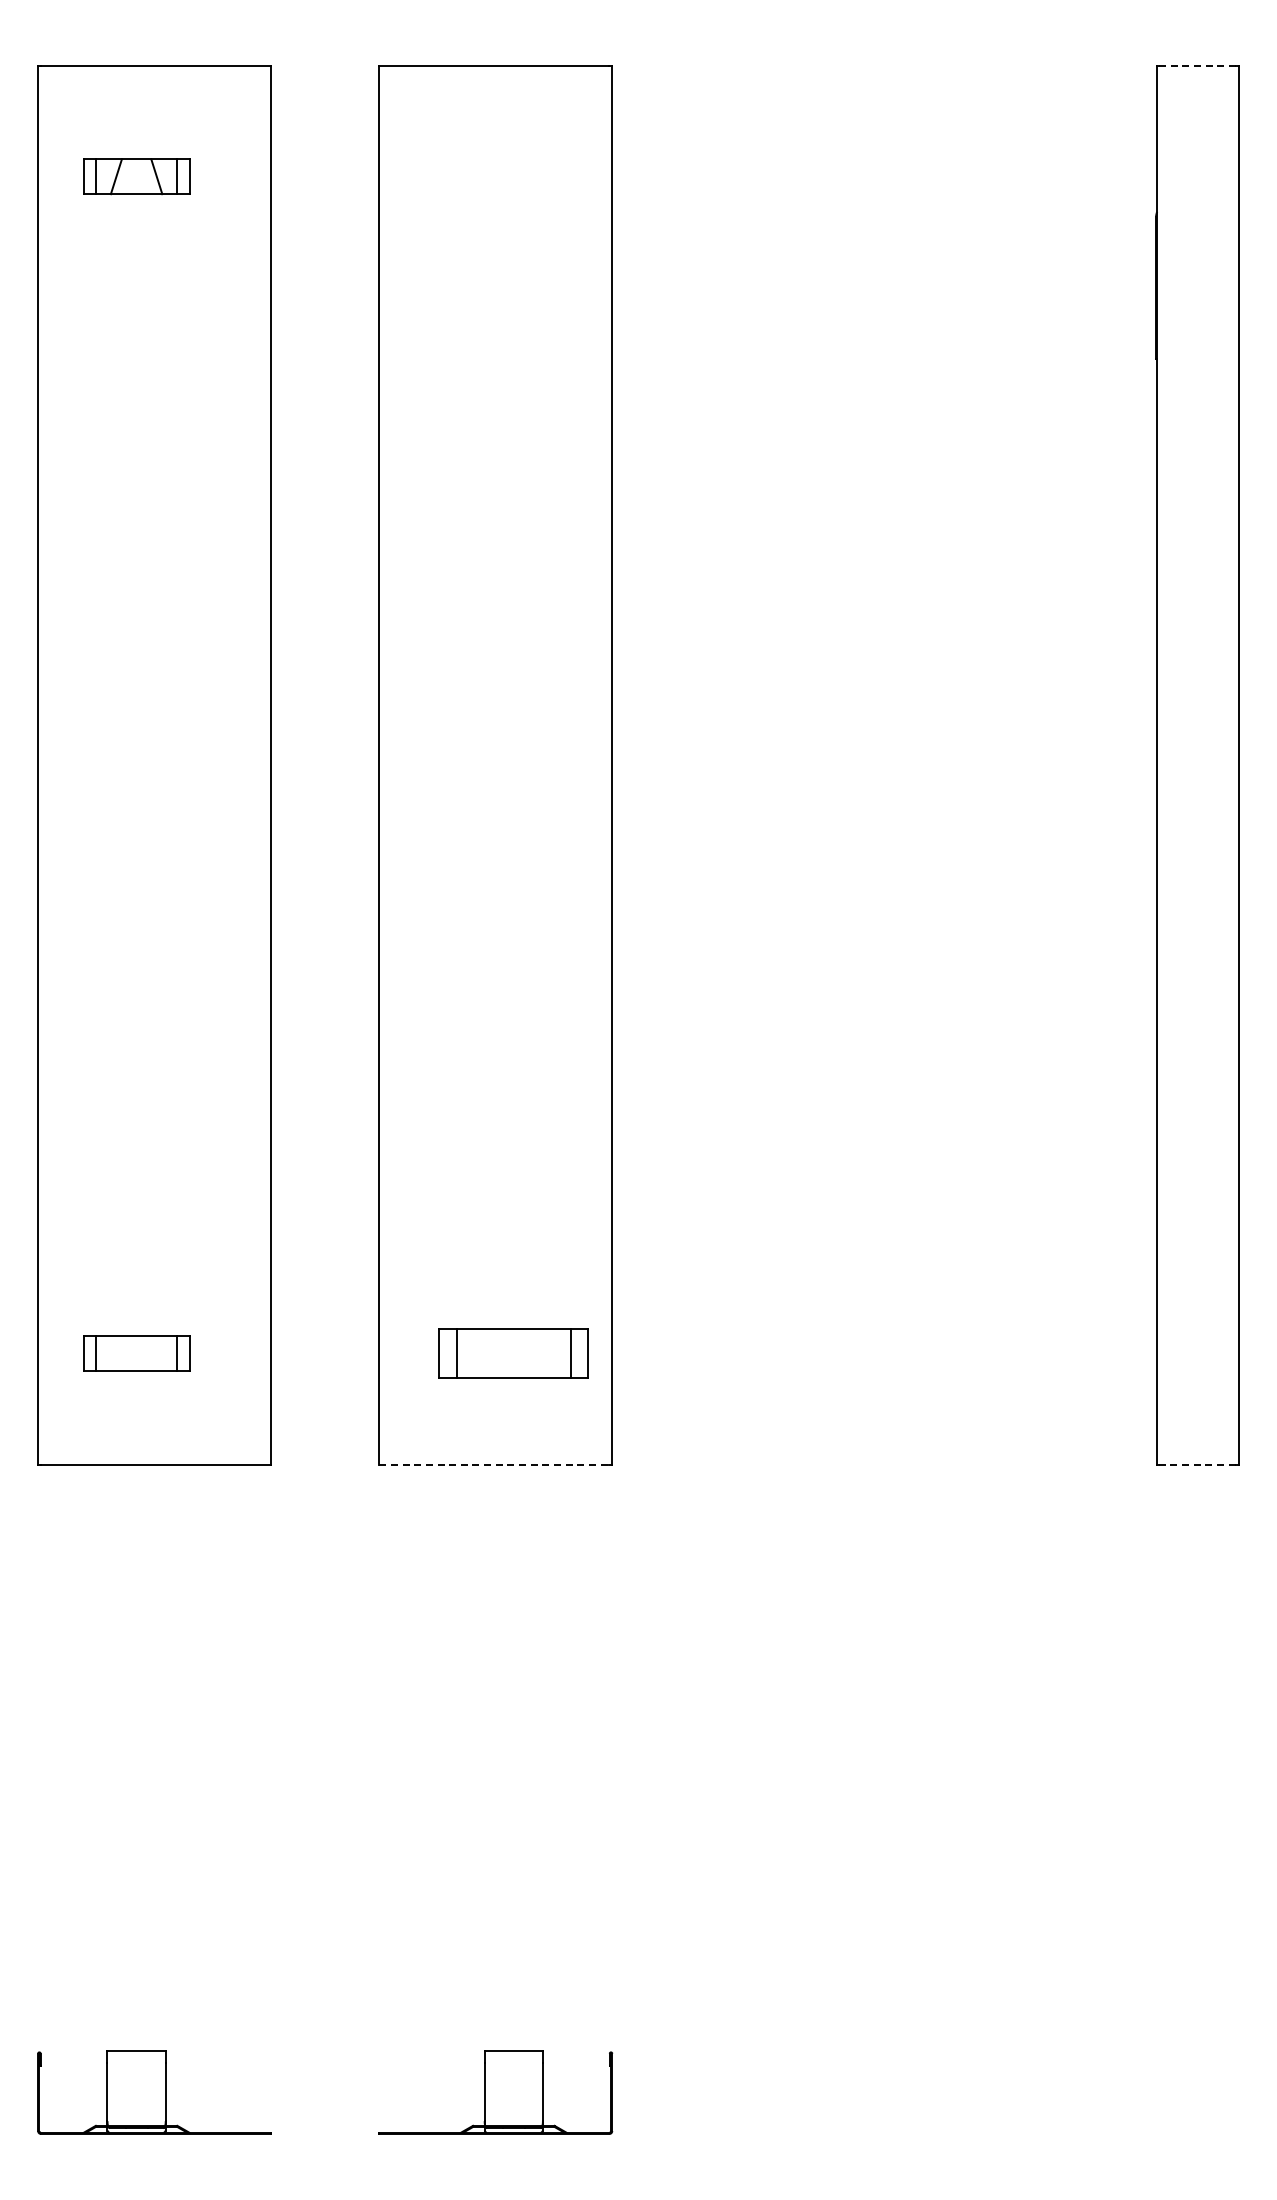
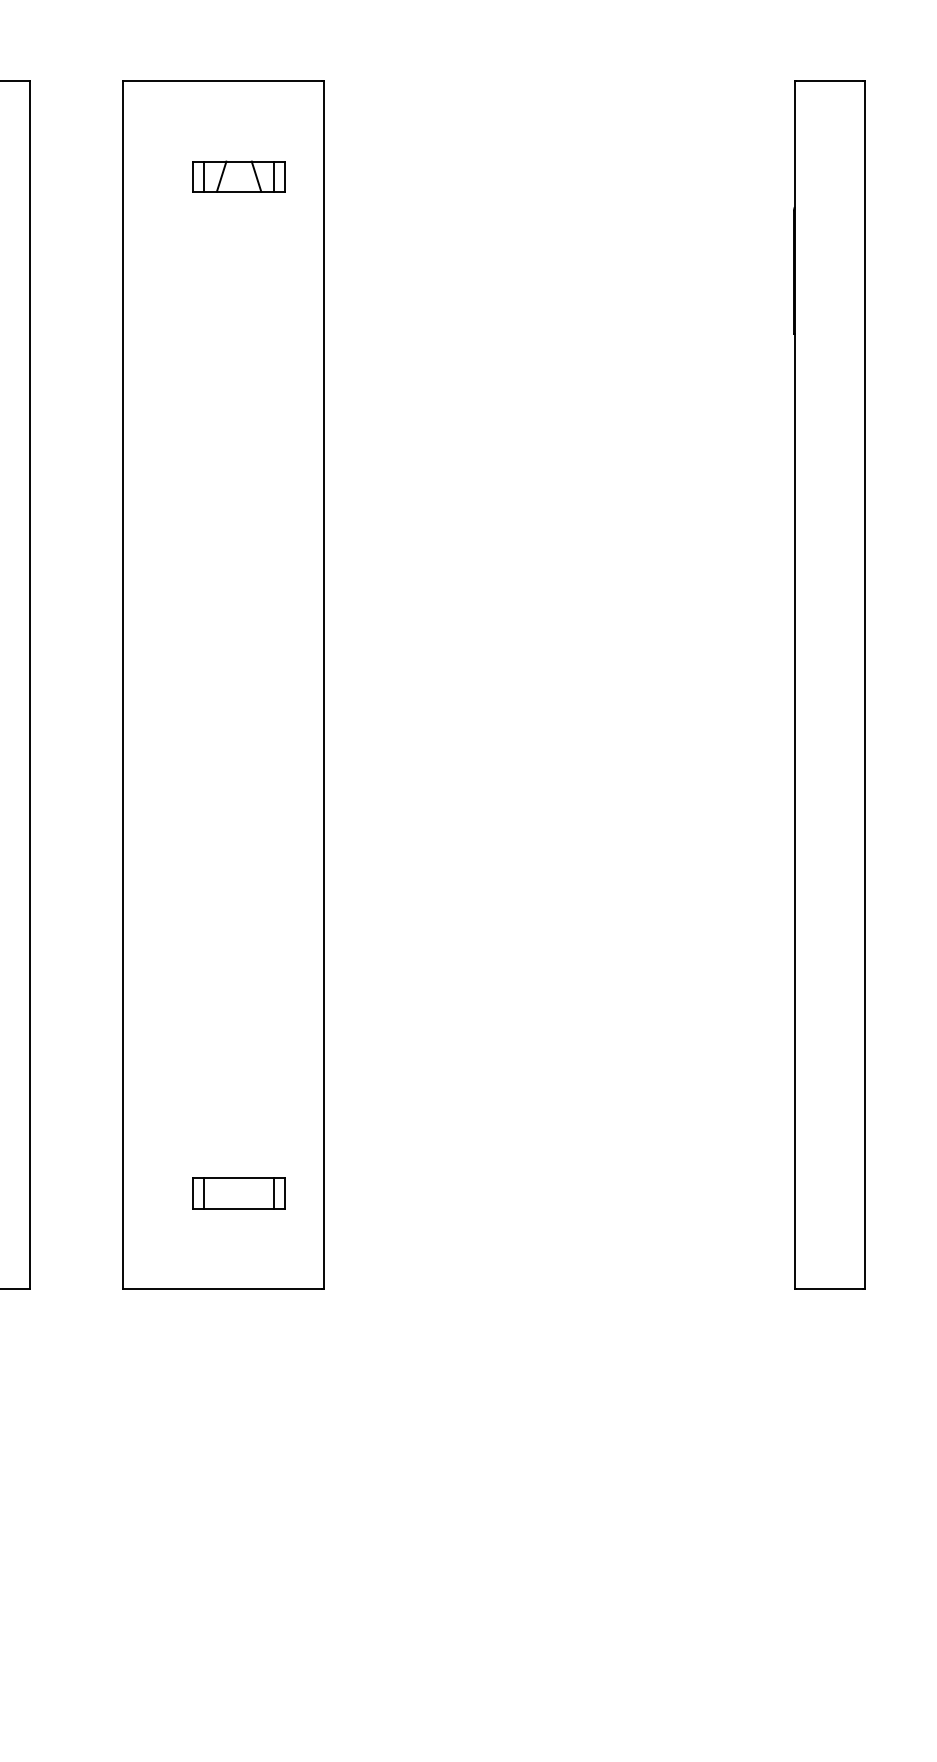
line: (1197, 65) -> (829, 80), dashed -> solid
part: (513, 176) -> (238, 176), added
part: (513, 1353) -> (238, 1193), size x0.71
line: (494, 1464) -> (222, 1289), dashed -> solid
line: (1197, 1464) -> (829, 1289), dashed -> solid

